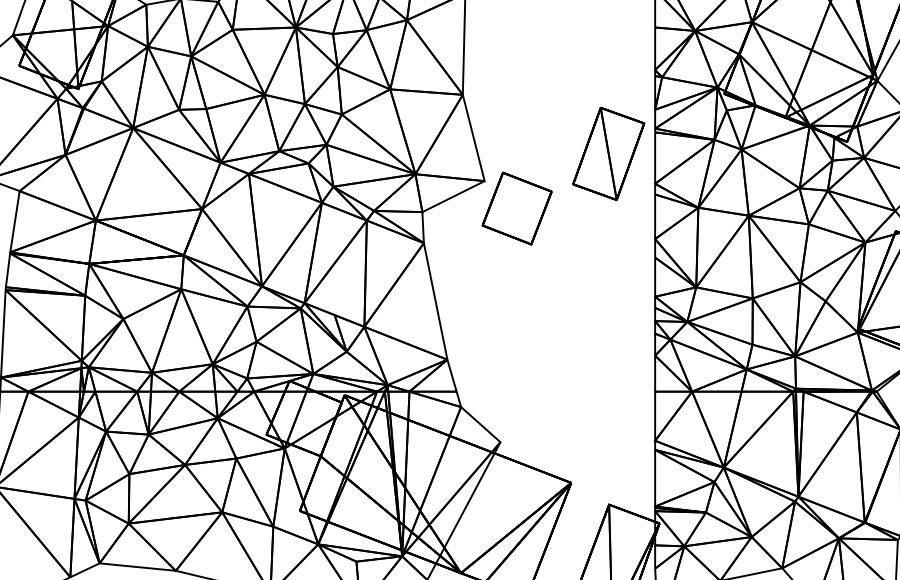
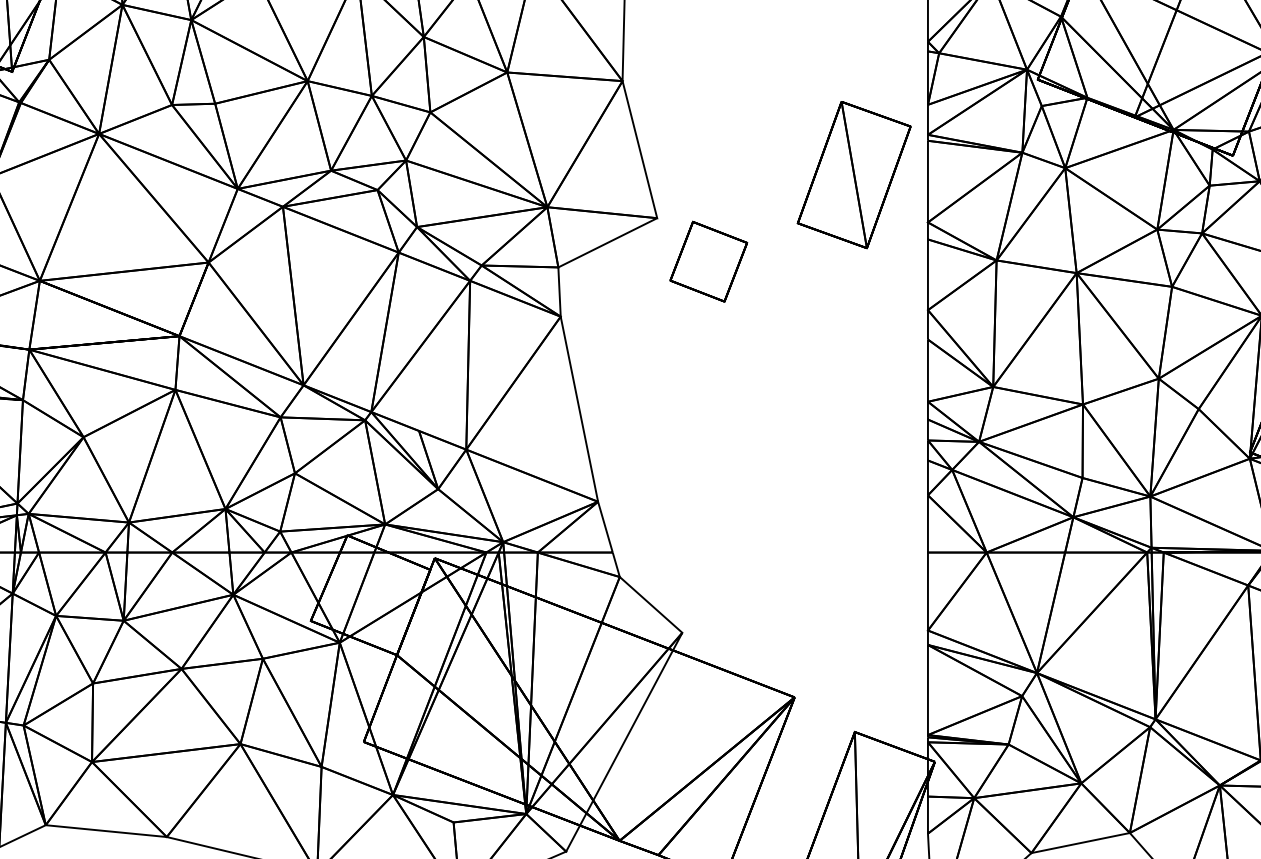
part: (516, 208) -> (707, 261), size x0.7

